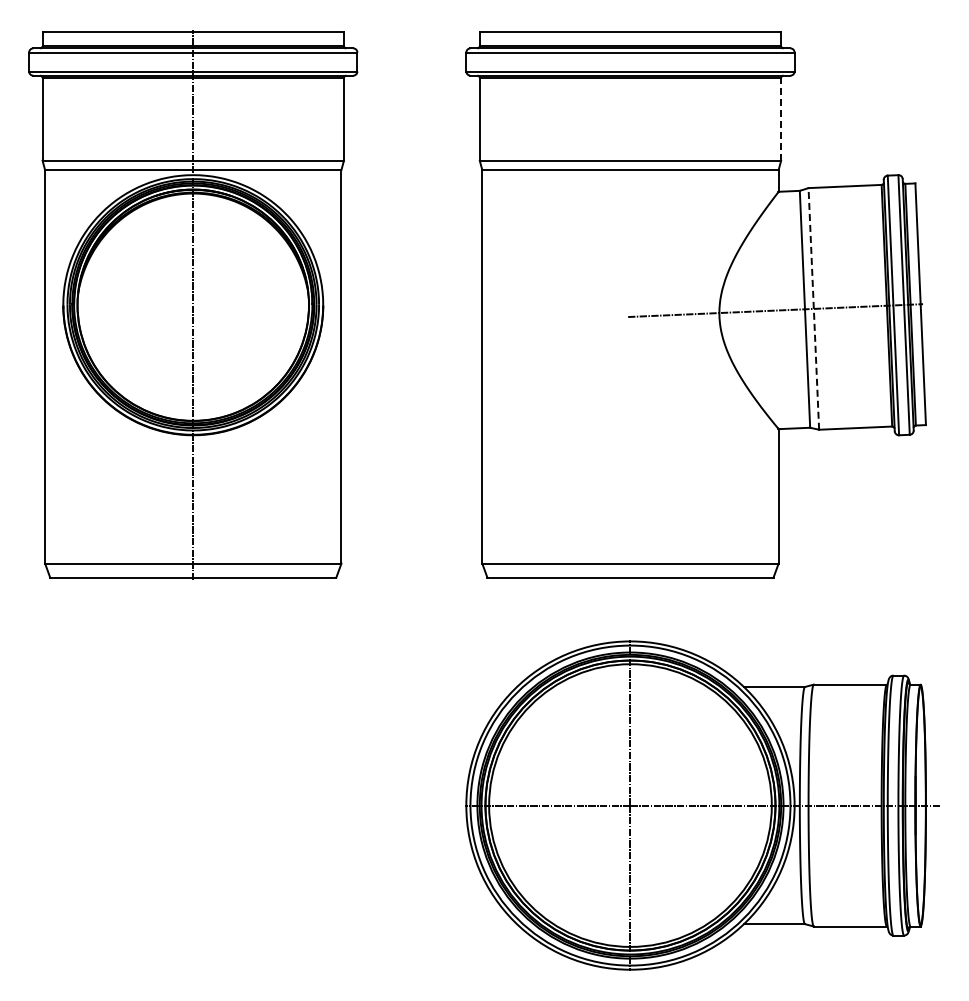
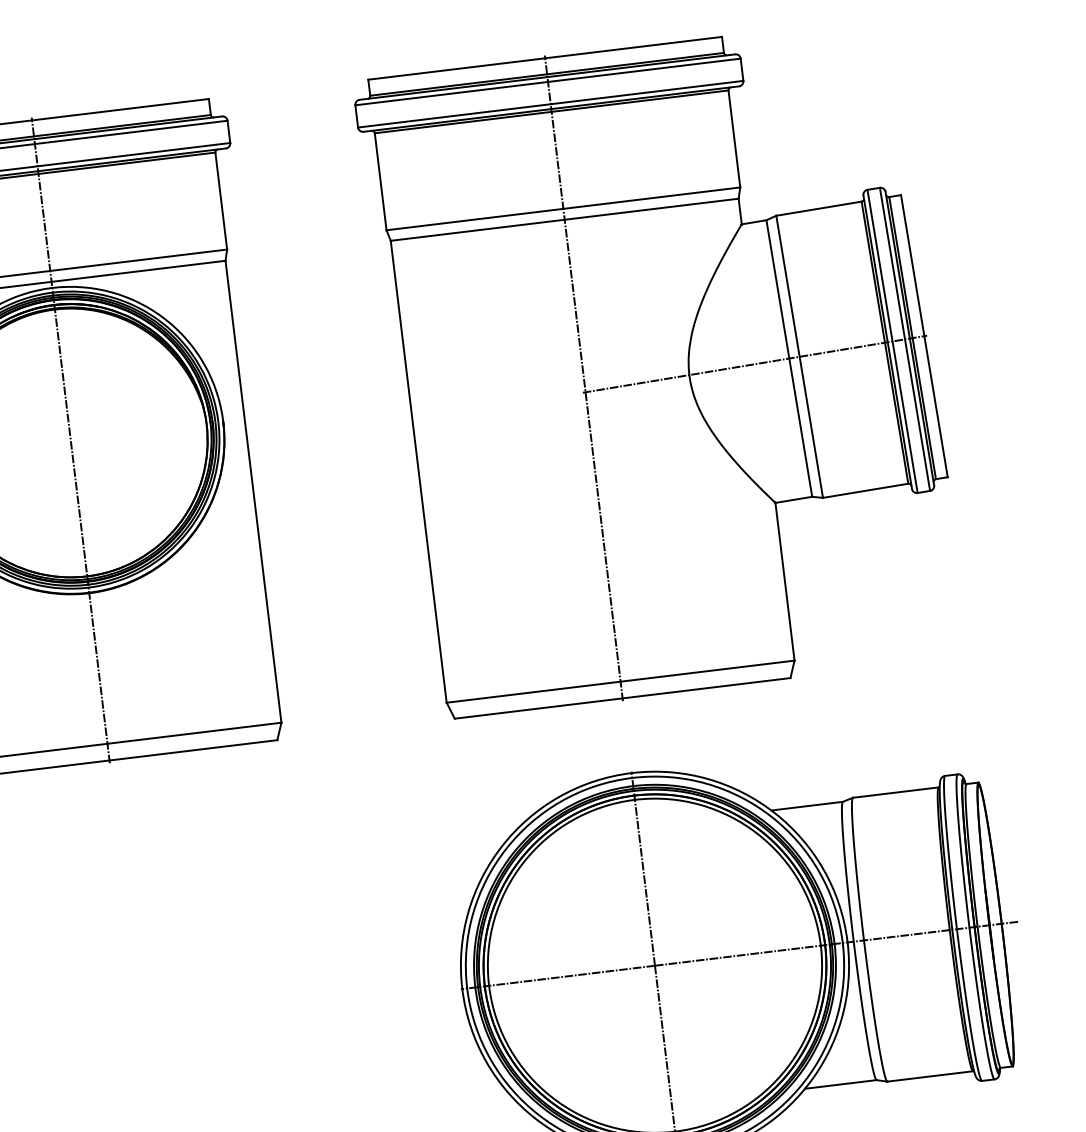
line: (781, 118) -> (734, 137), dashed -> solid
line: (630, 305) -> (583, 378), added
line: (813, 308) -> (799, 356), dashed -> solid

